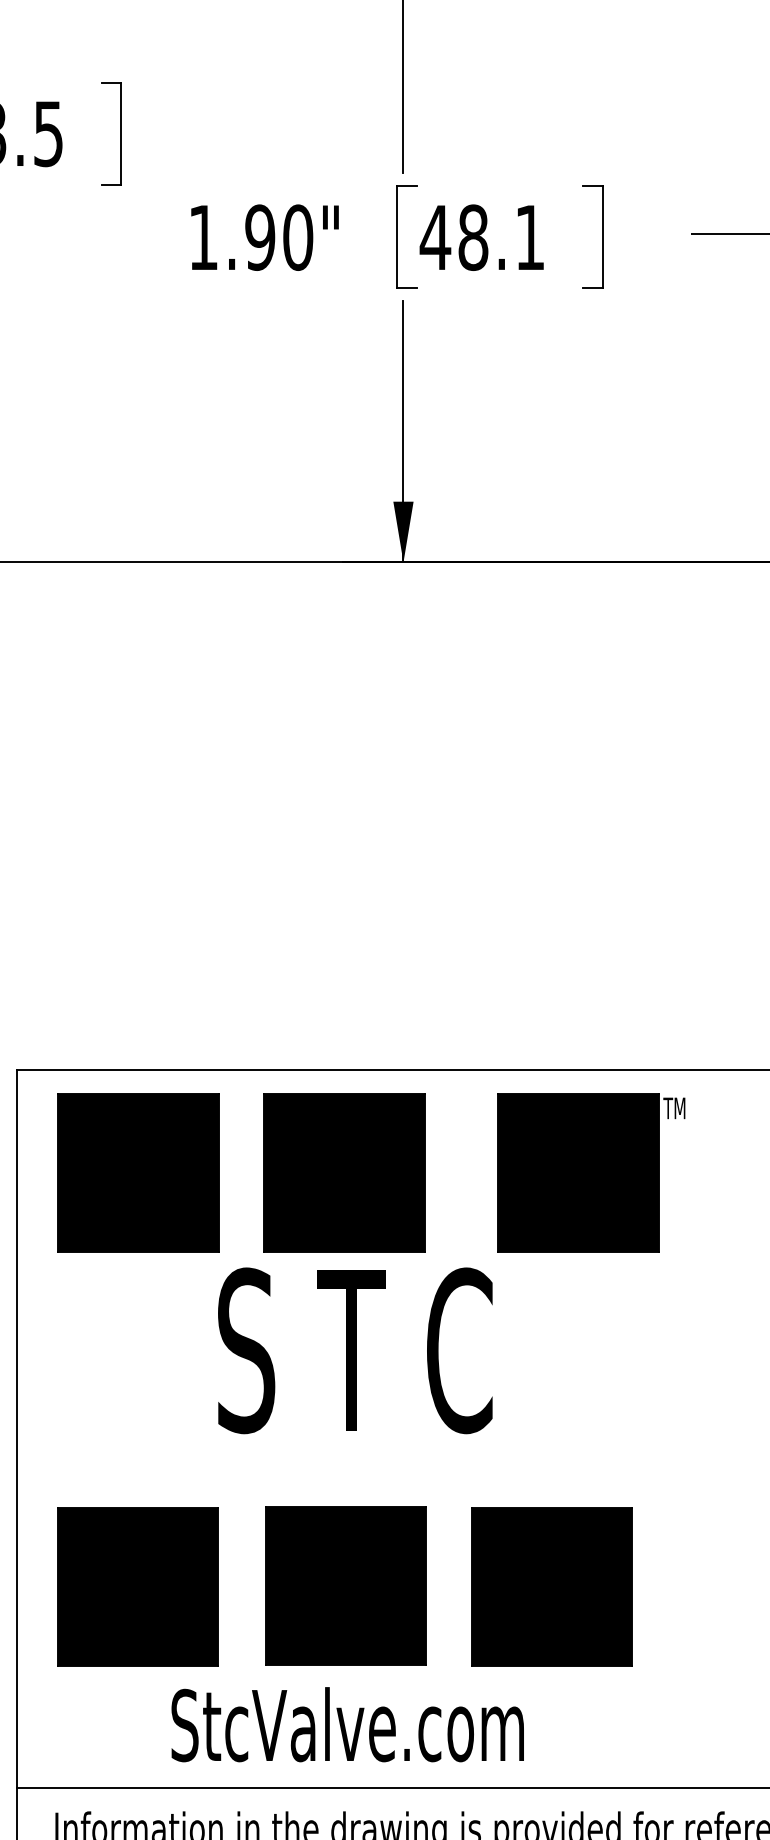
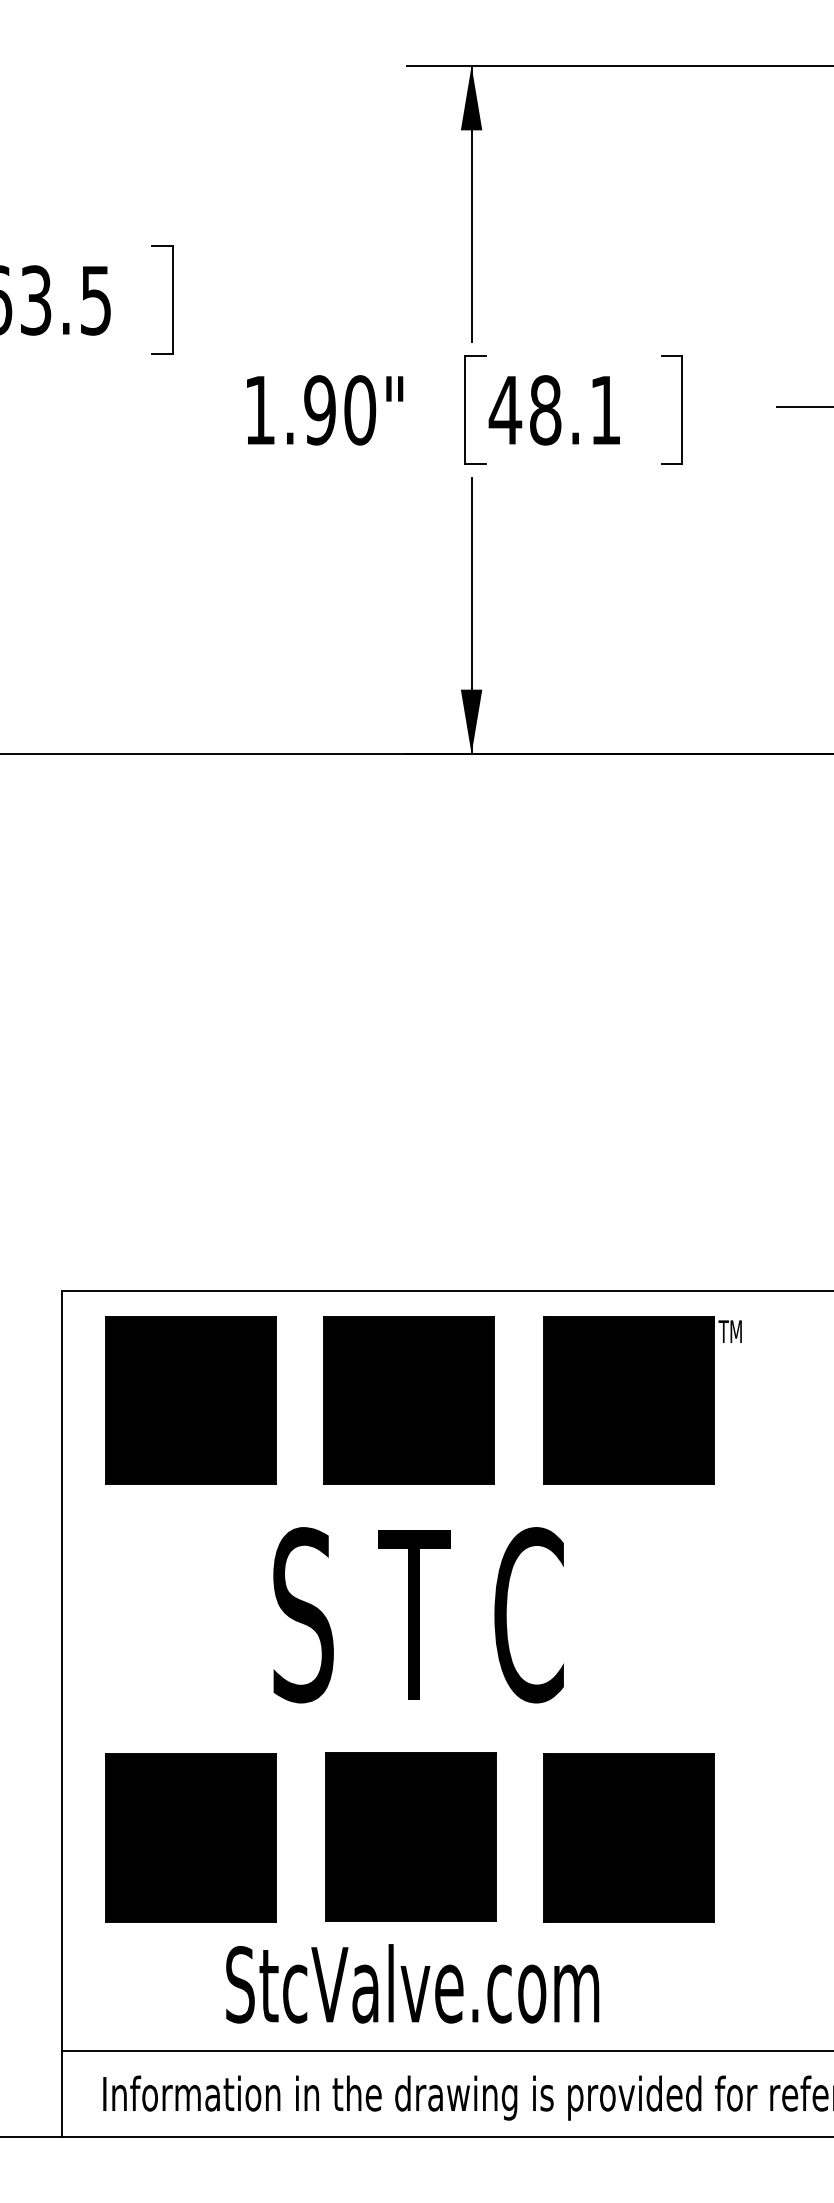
part: (591, 1173) -> (642, 1400), moved
text: (355, 1351) -> (418, 1615), moved

